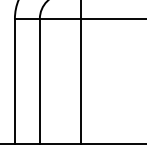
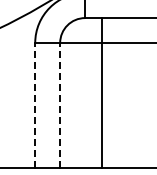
line: (15, 80) -> (35, 104), solid -> dashed
line: (40, 80) -> (60, 104), solid -> dashed

